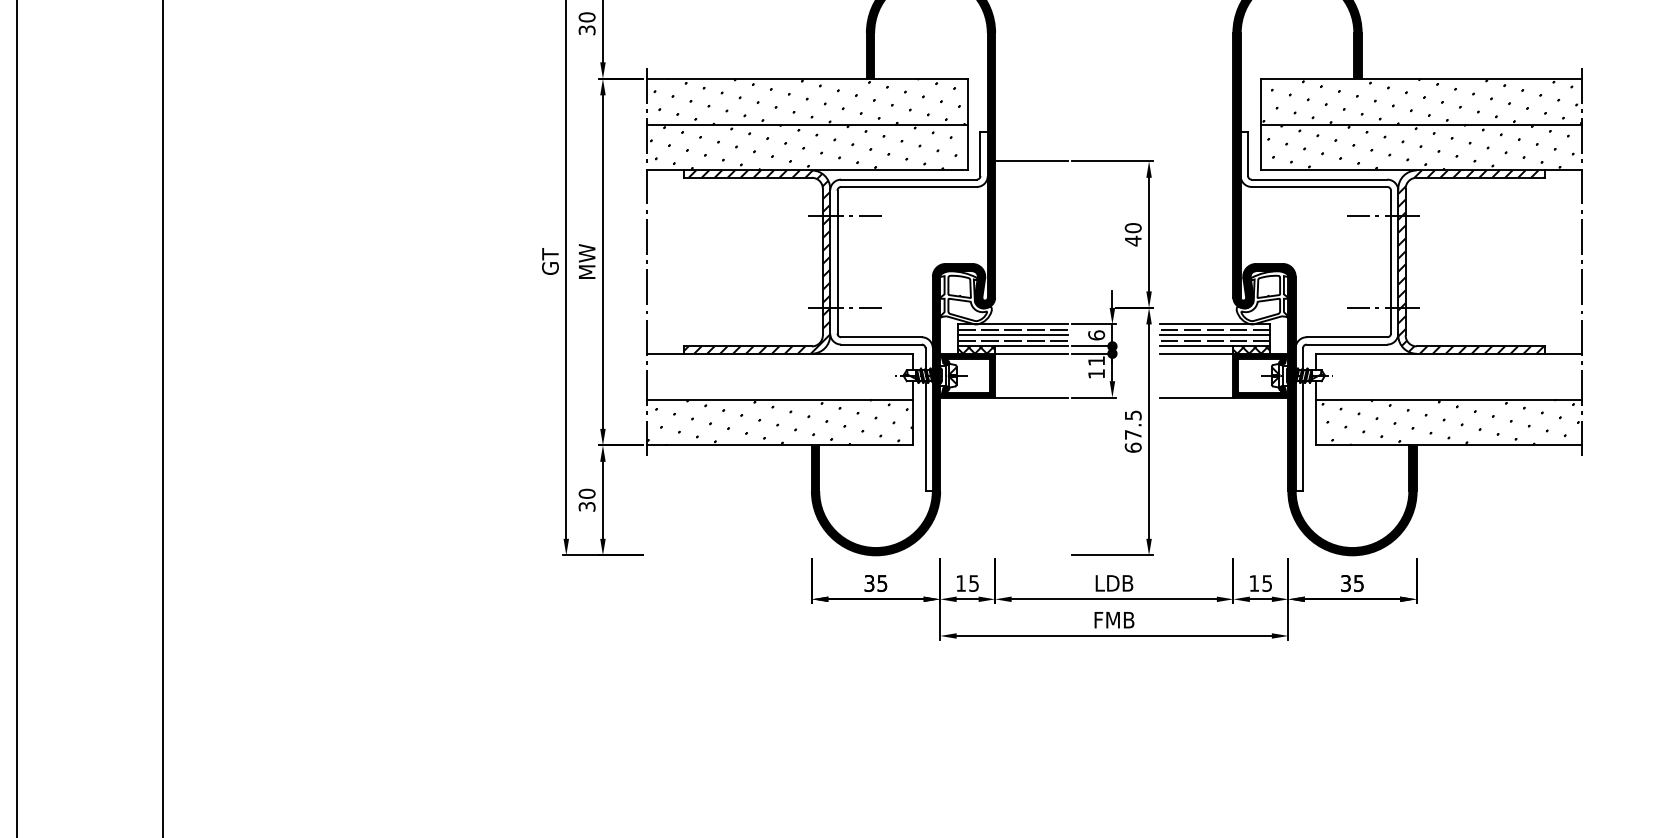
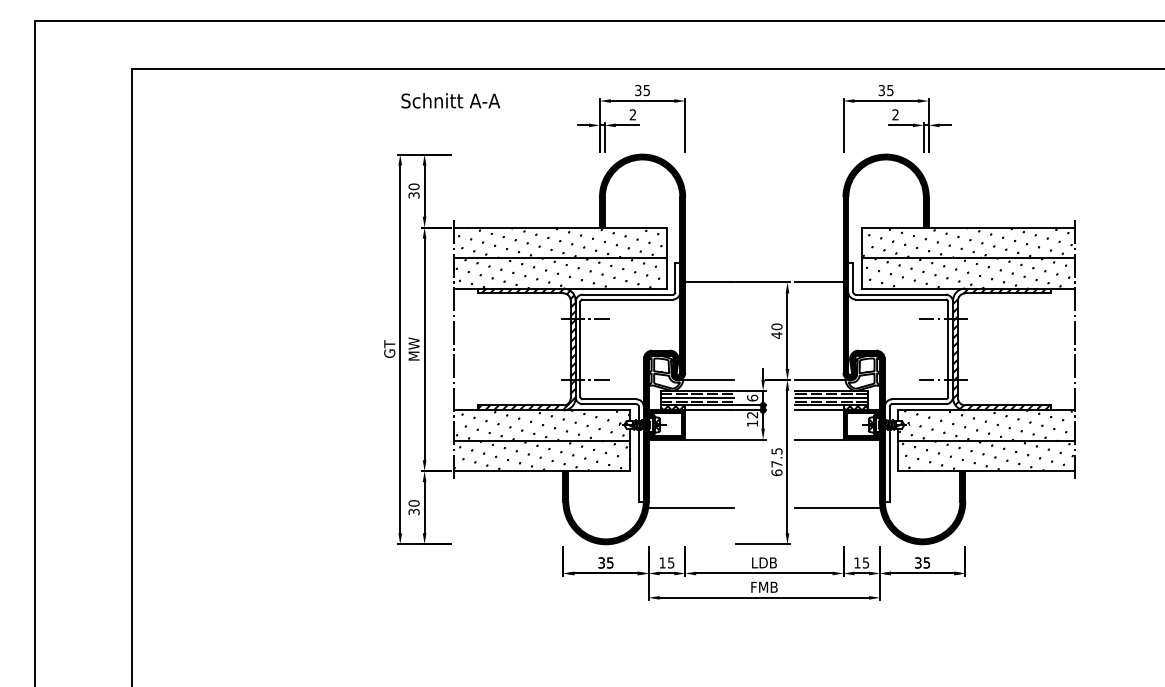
line: (1195, 161) -> (818, 282), added
line: (1025, 307) -> (705, 379), added
line: (1201, 307) -> (822, 379), added
text: (1096, 361) -> (752, 415), 11 -> 12
hatch: (778, 376) -> (541, 425), added
hatch: (1448, 376) -> (986, 425), added
line: (1003, 499) -> (690, 507), added
line: (1224, 499) -> (837, 507), added

